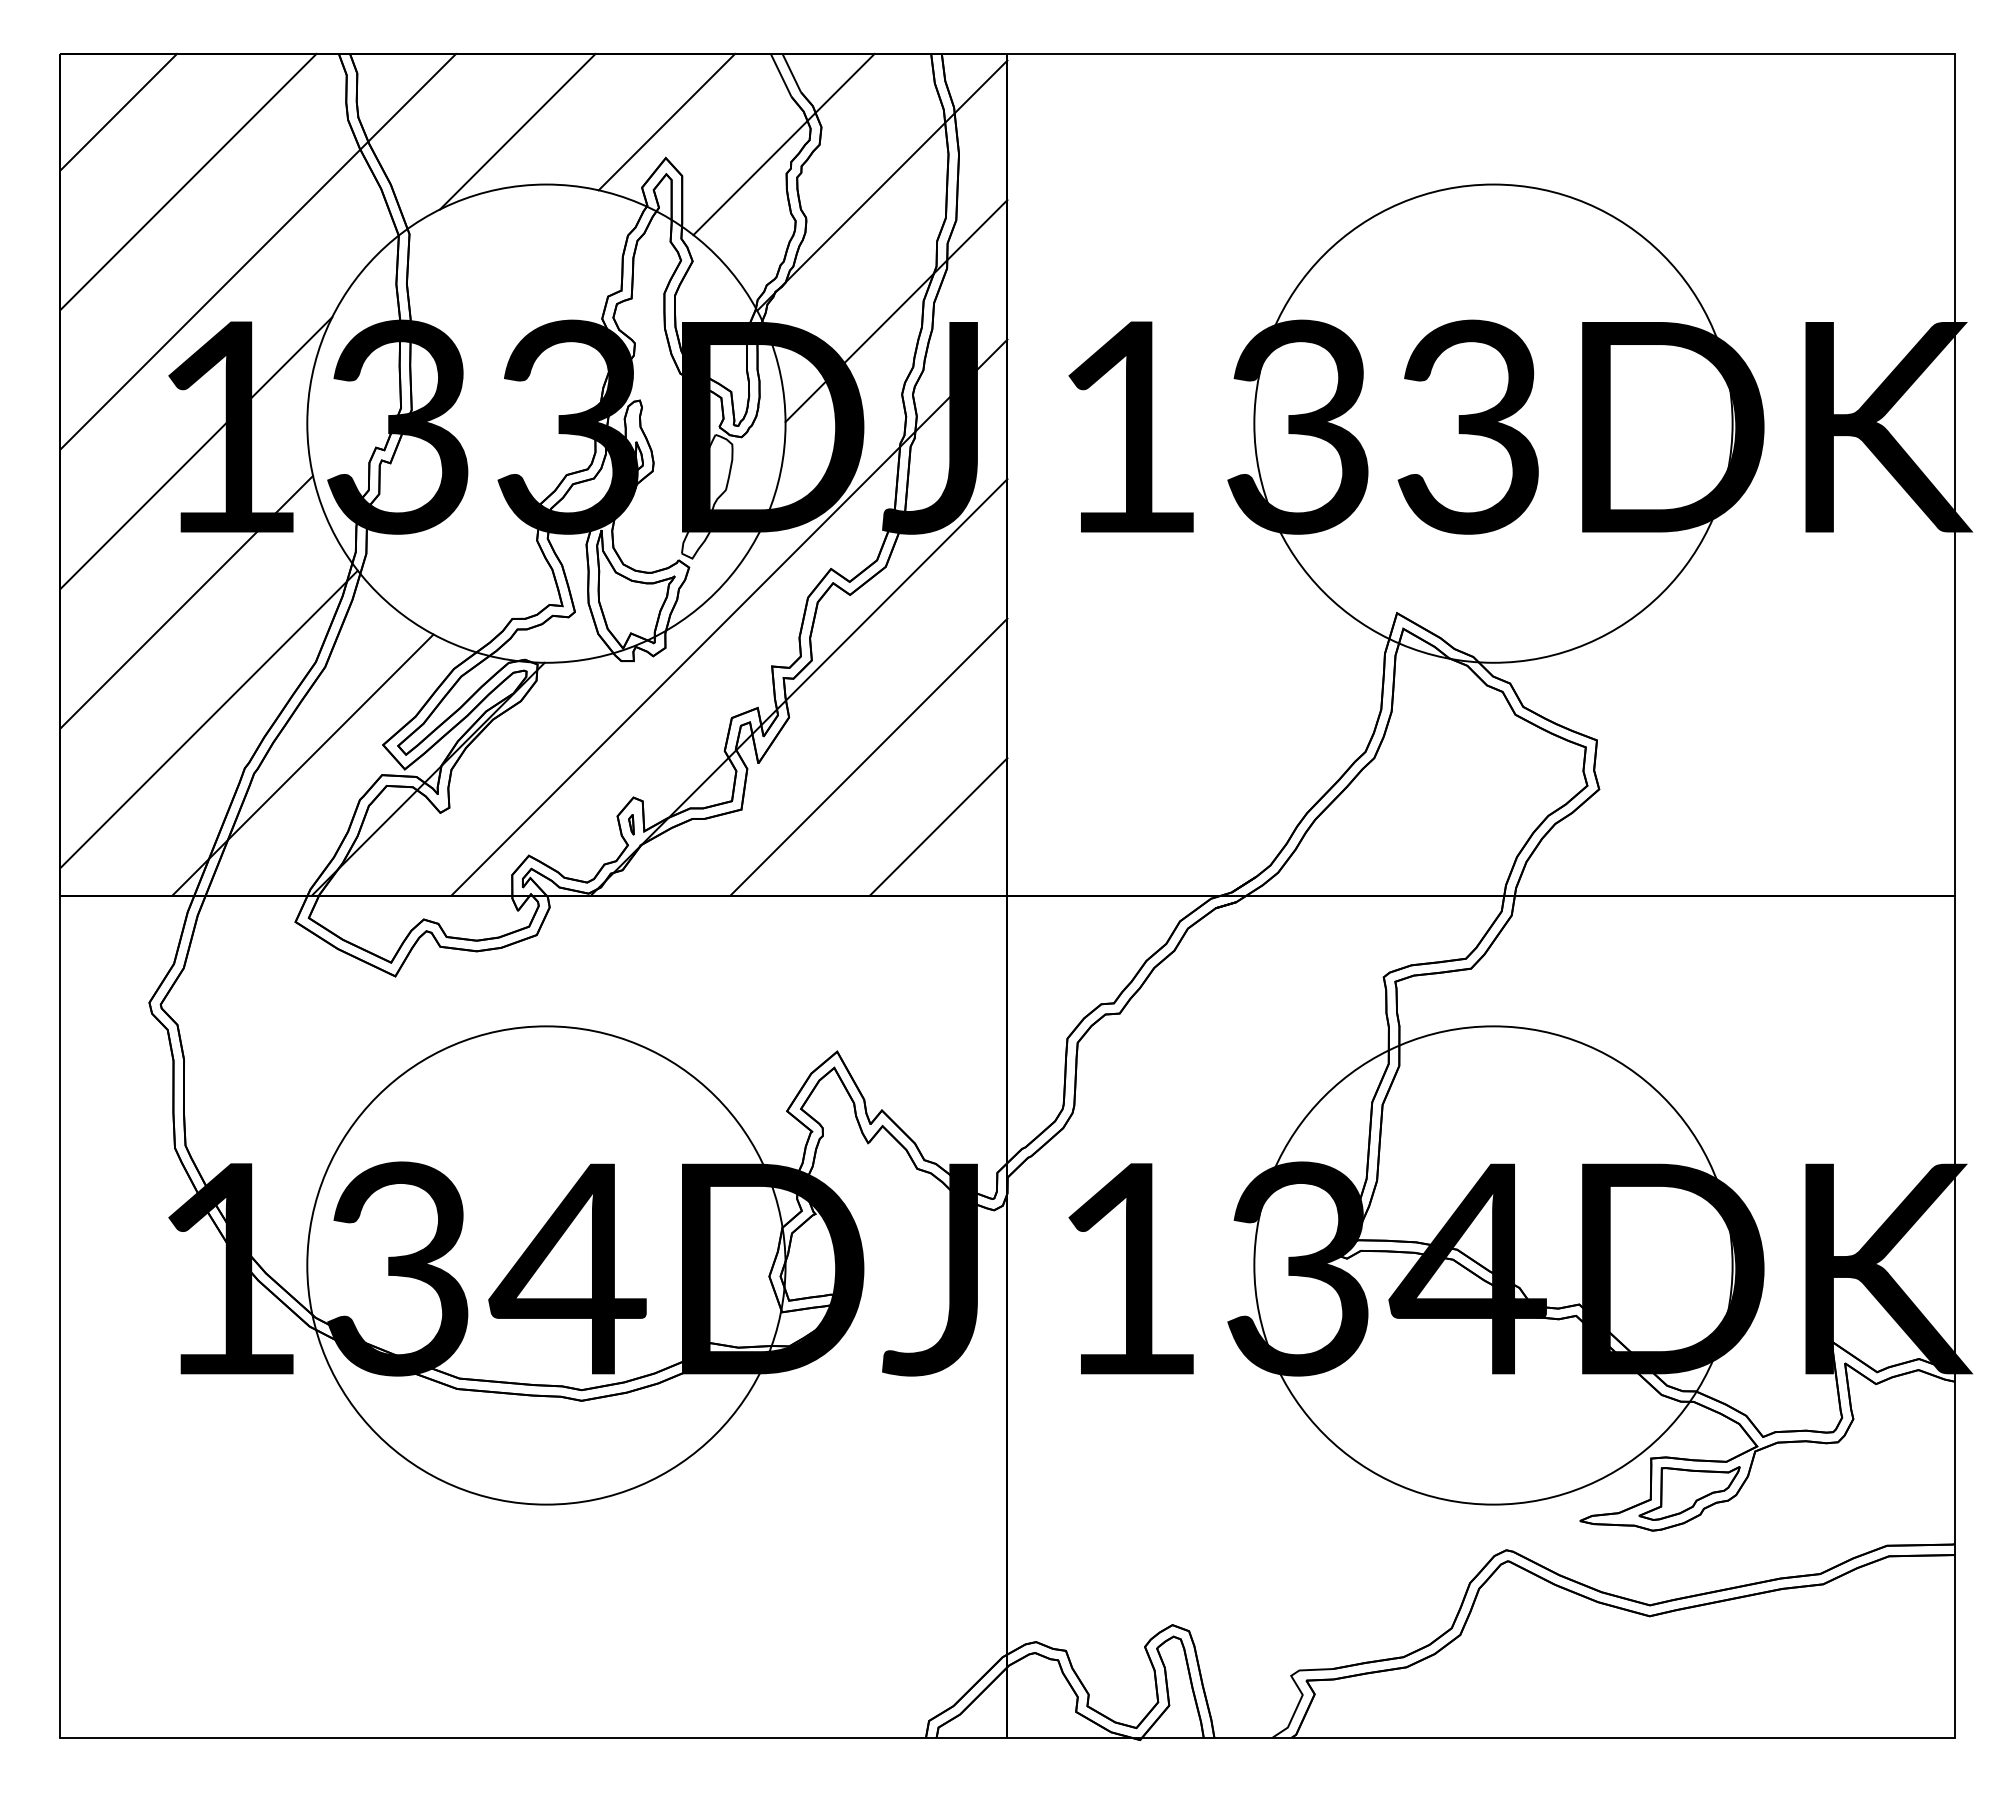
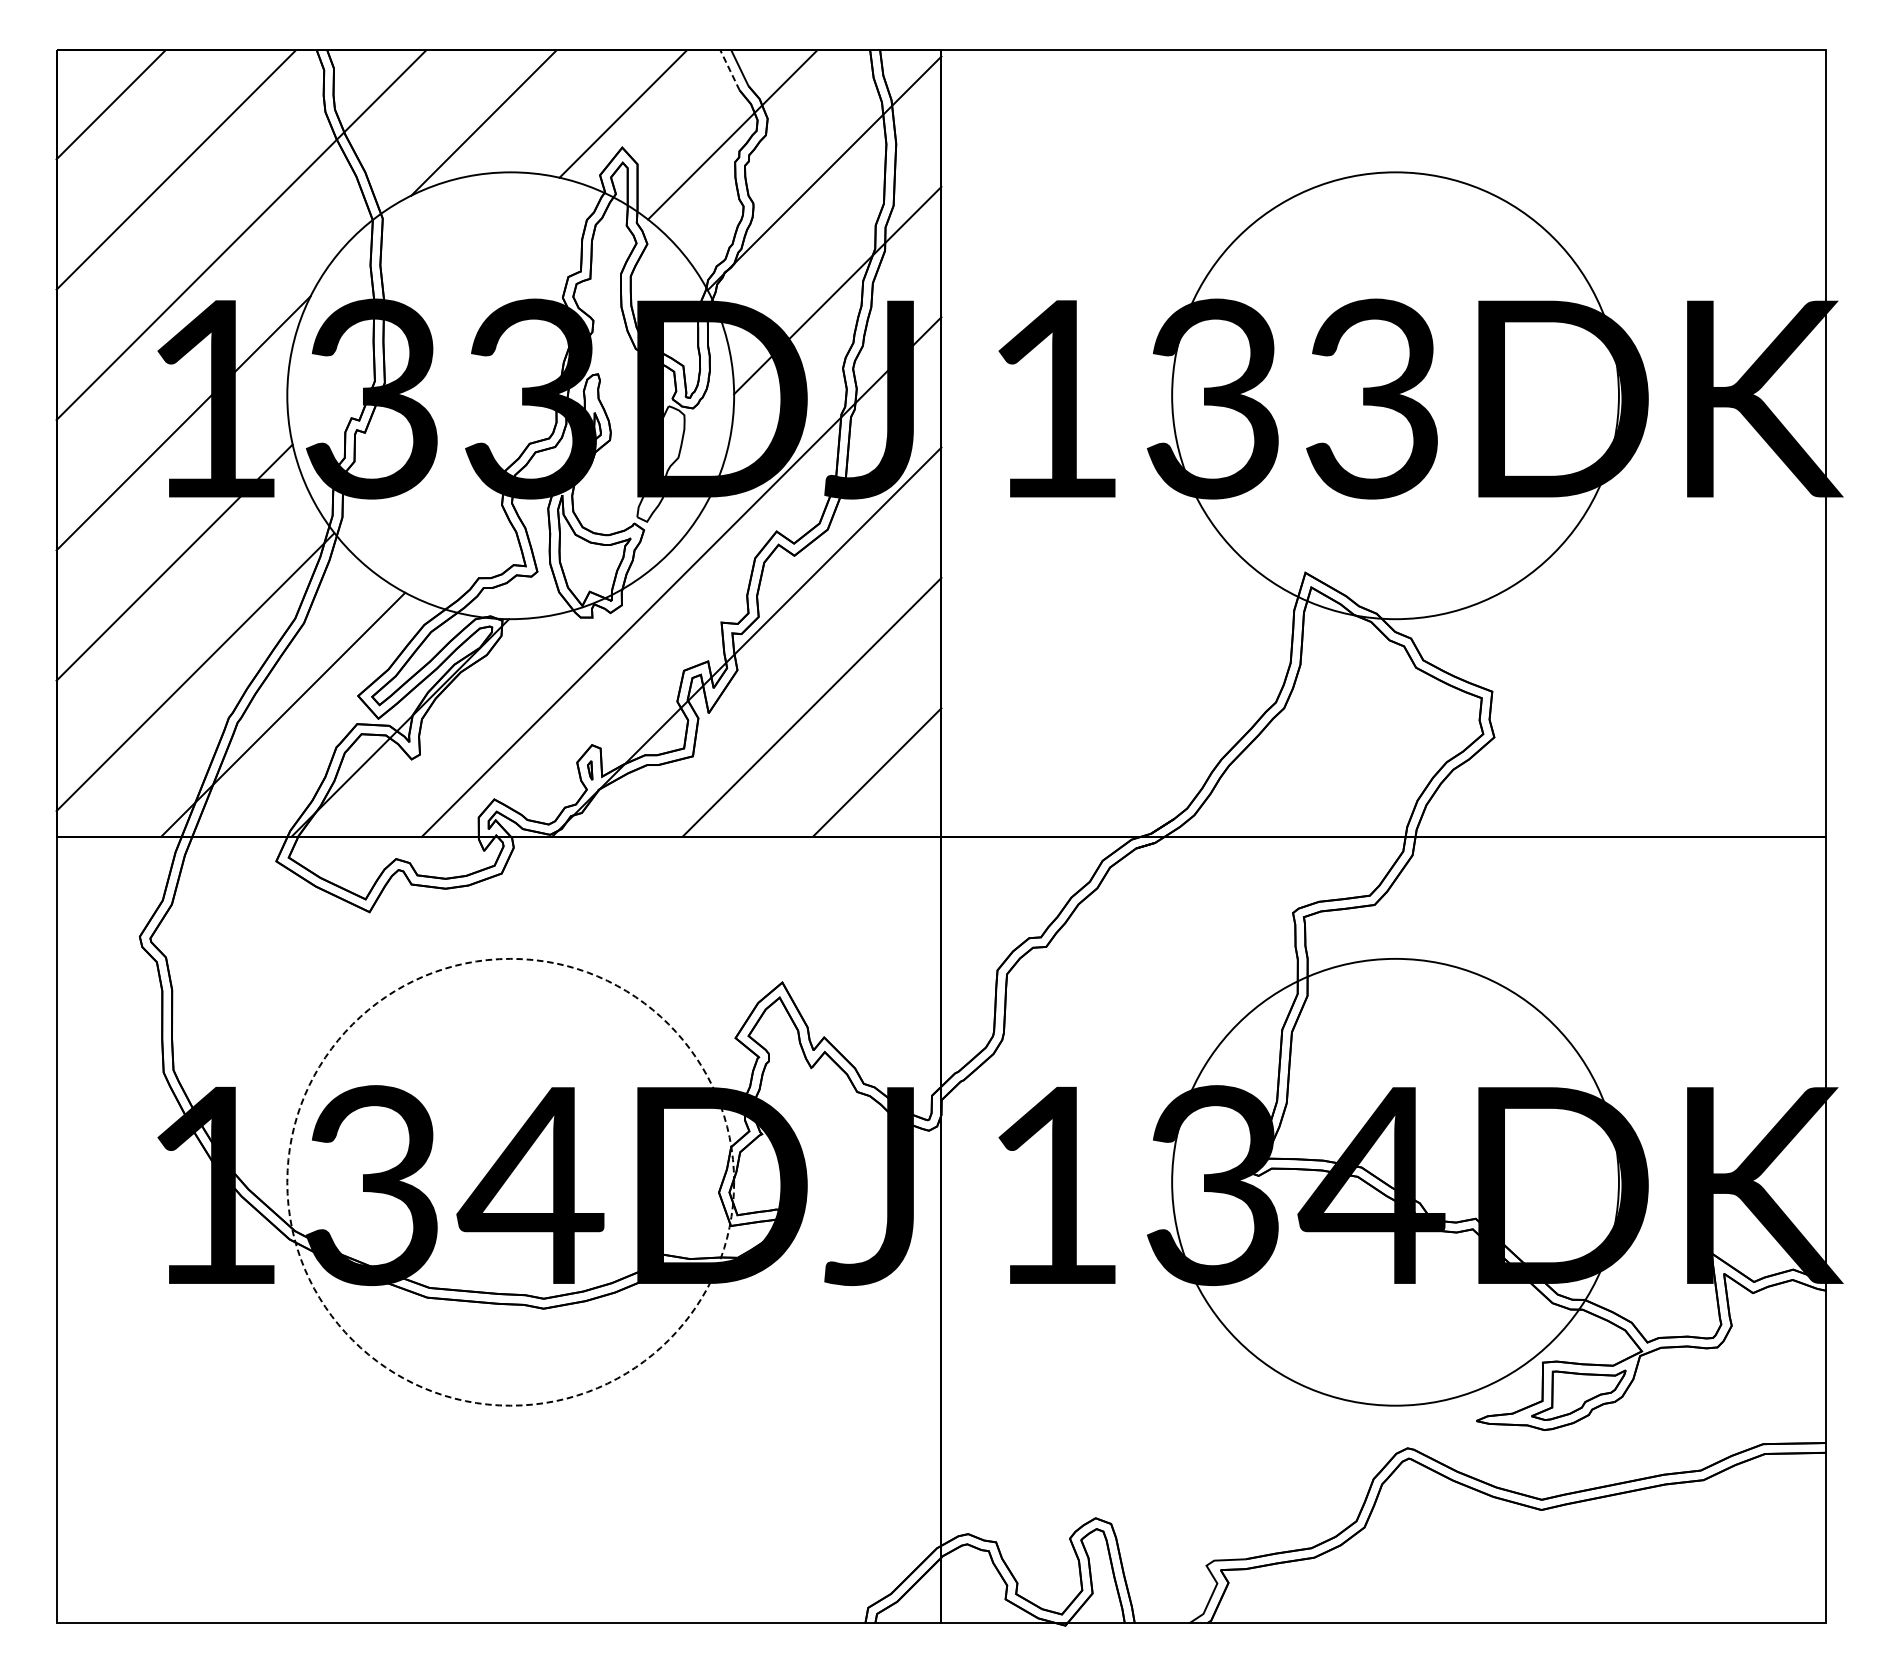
line: (781, 75) -> (730, 70), solid -> dashed
circle: (546, 1265) -> (510, 1182), solid -> dashed

